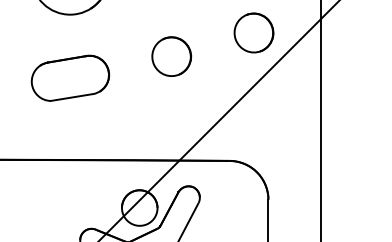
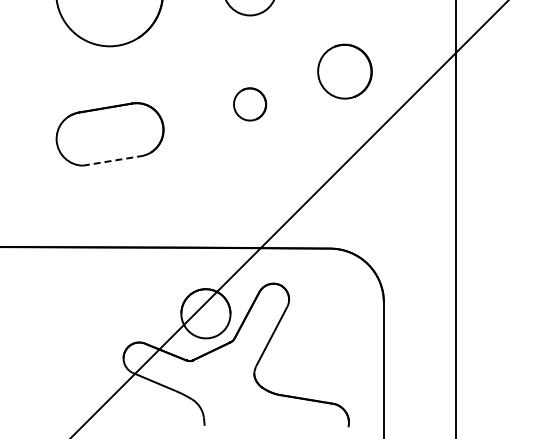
part: (253, 32) -> (344, 71), moved
part: (171, 56) -> (249, 104), size x0.6
line: (72, 97) -> (112, 160), solid -> dashed

